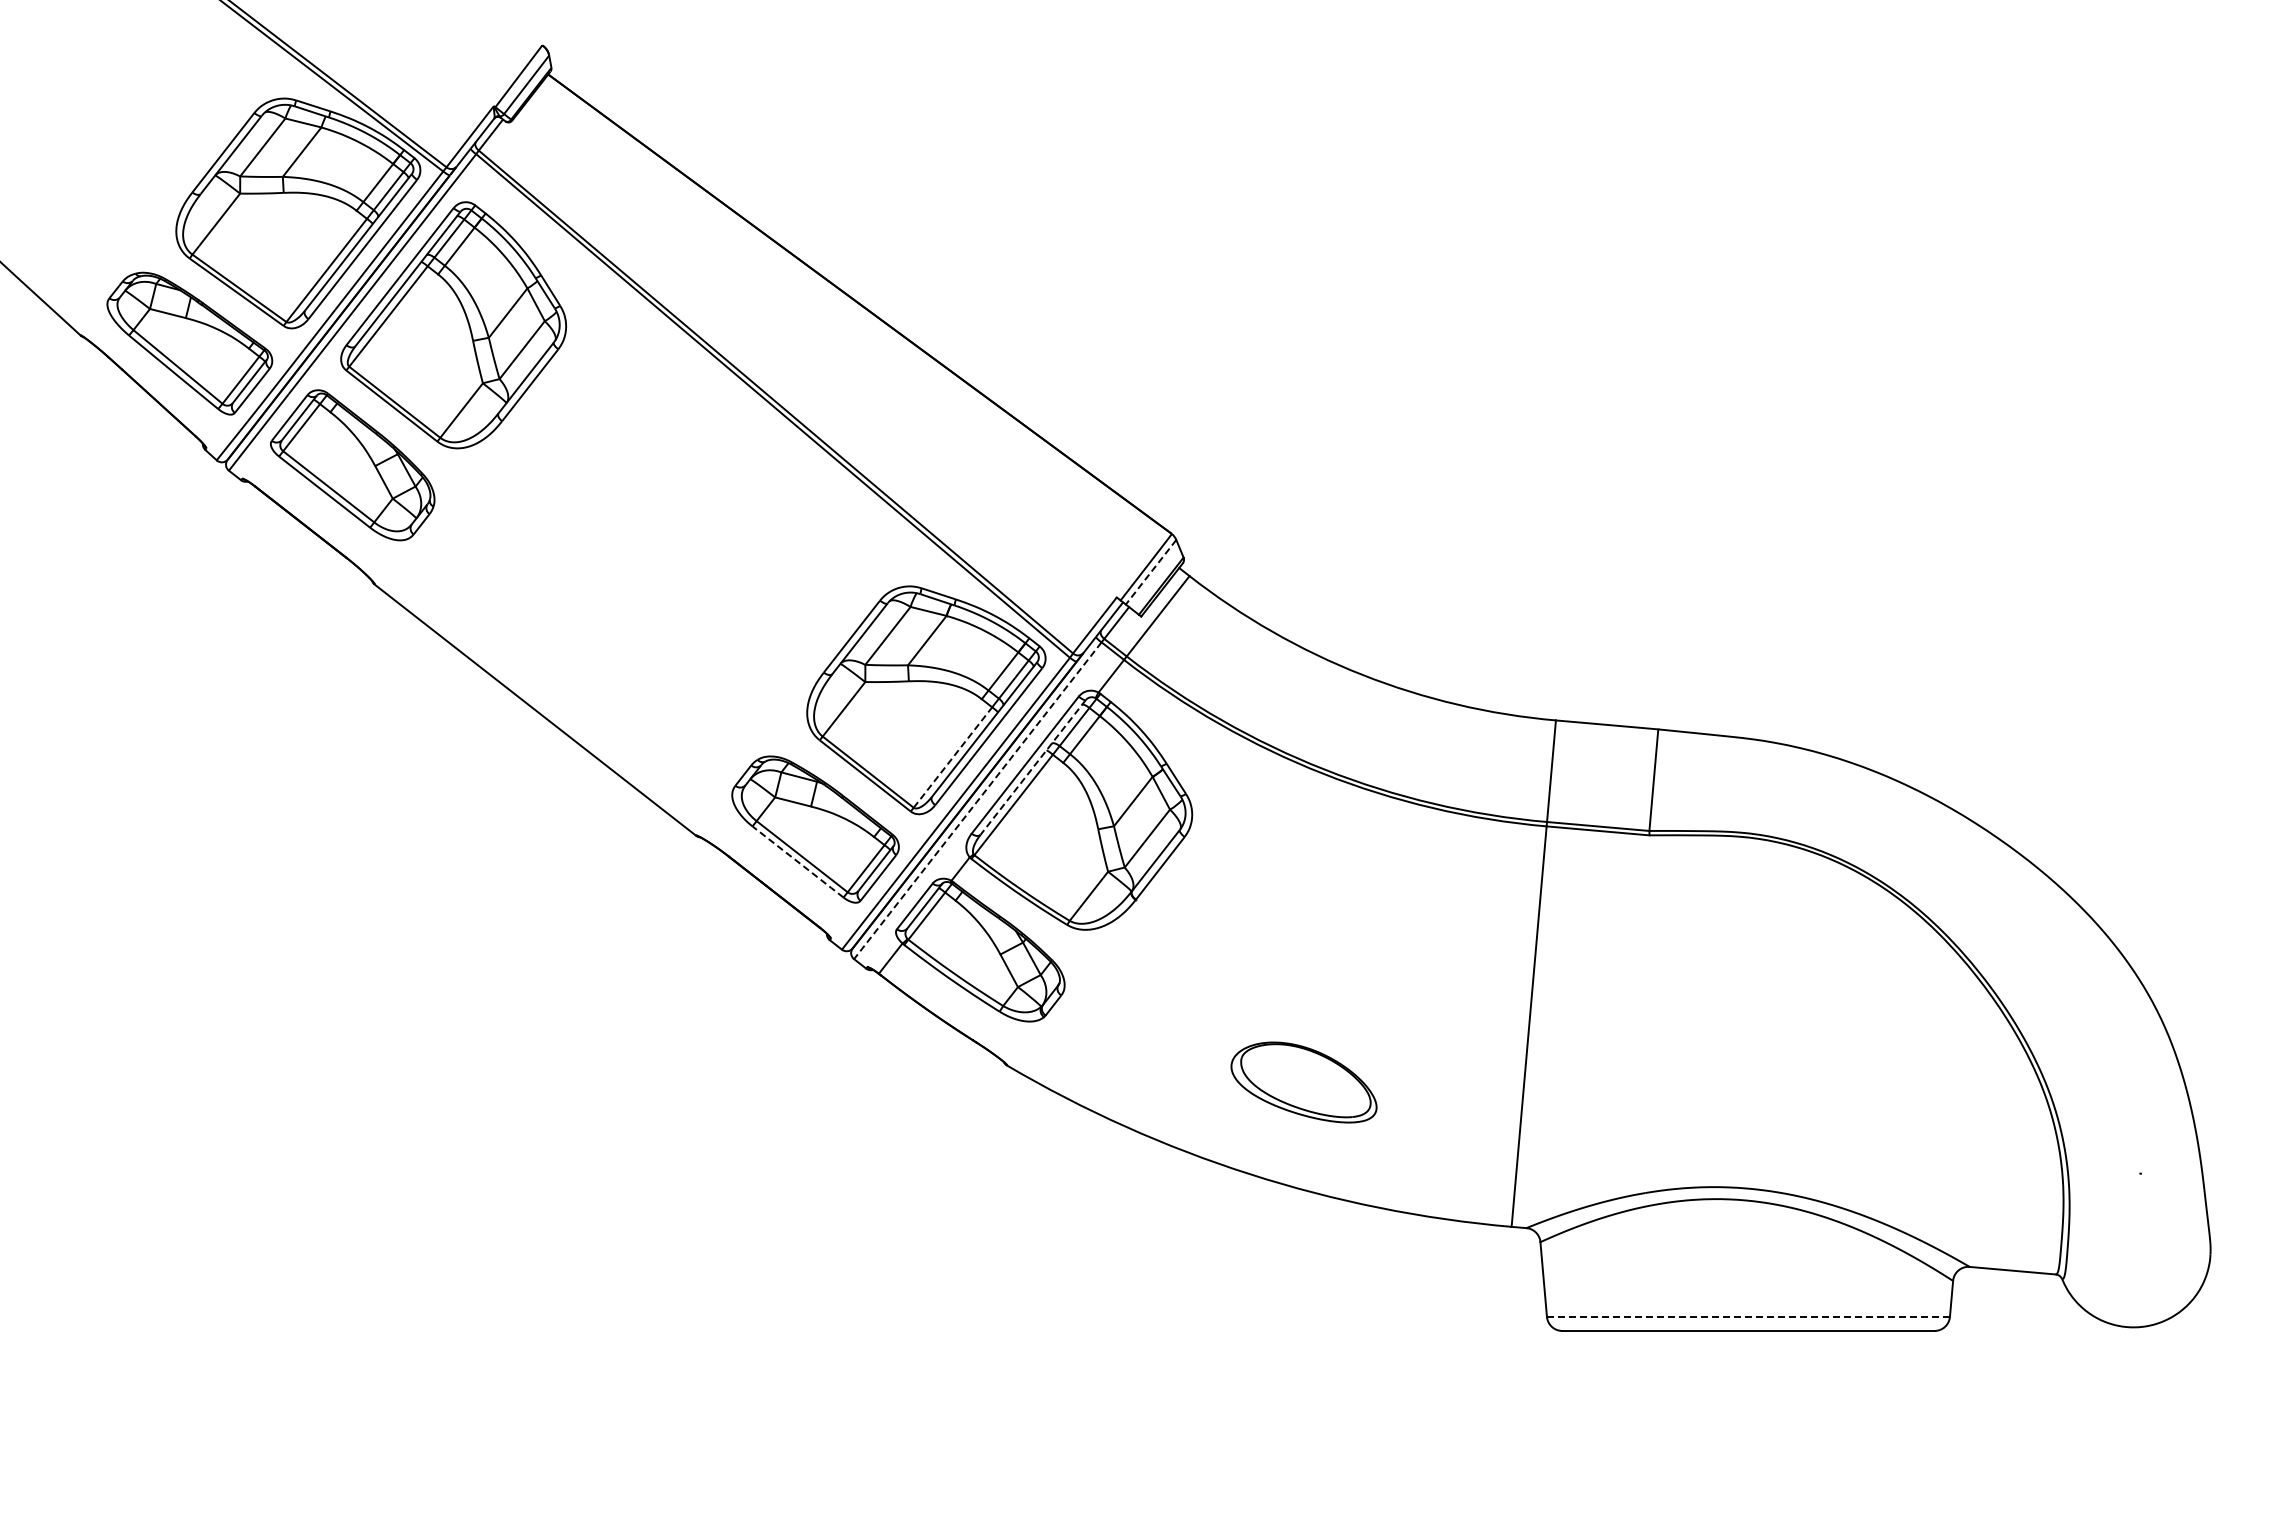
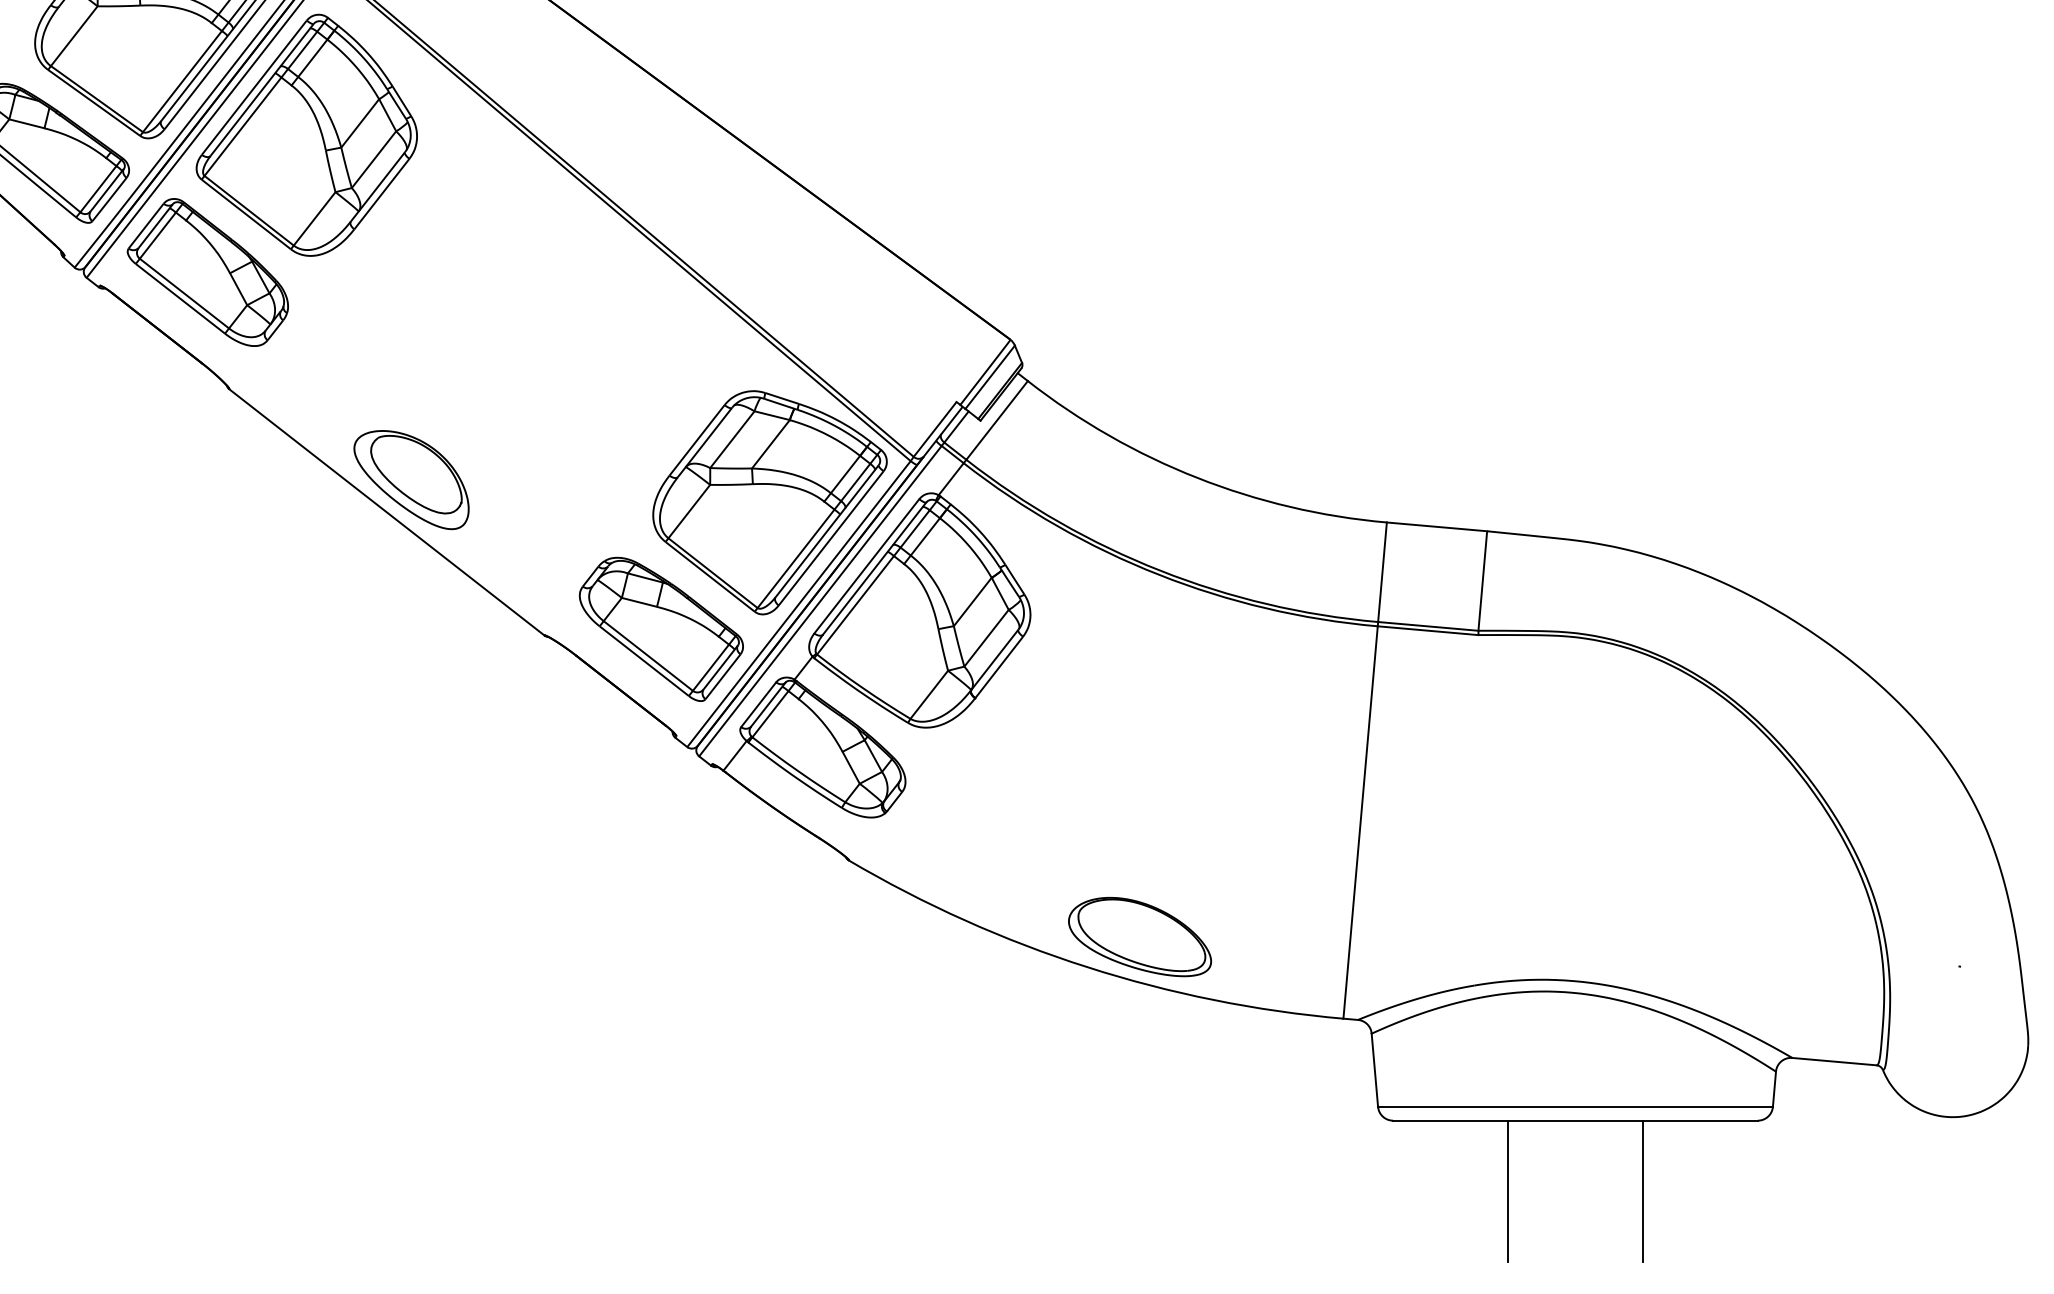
line: (1151, 572) -> (990, 377), dashed -> solid
part: (560, 677) -> (411, 480), added
line: (952, 757) -> (795, 558), dashed -> solid
line: (1032, 767) -> (873, 568), dashed -> solid
line: (977, 801) -> (820, 601), dashed -> solid
line: (797, 861) -> (643, 660), dashed -> solid
part: (1303, 1082) -> (1139, 937), moved
line: (1748, 1316) -> (1575, 1106), dashed -> solid
line: (1679, 1402) -> (1507, 1190), added
line: (1817, 1402) -> (1643, 1190), added

